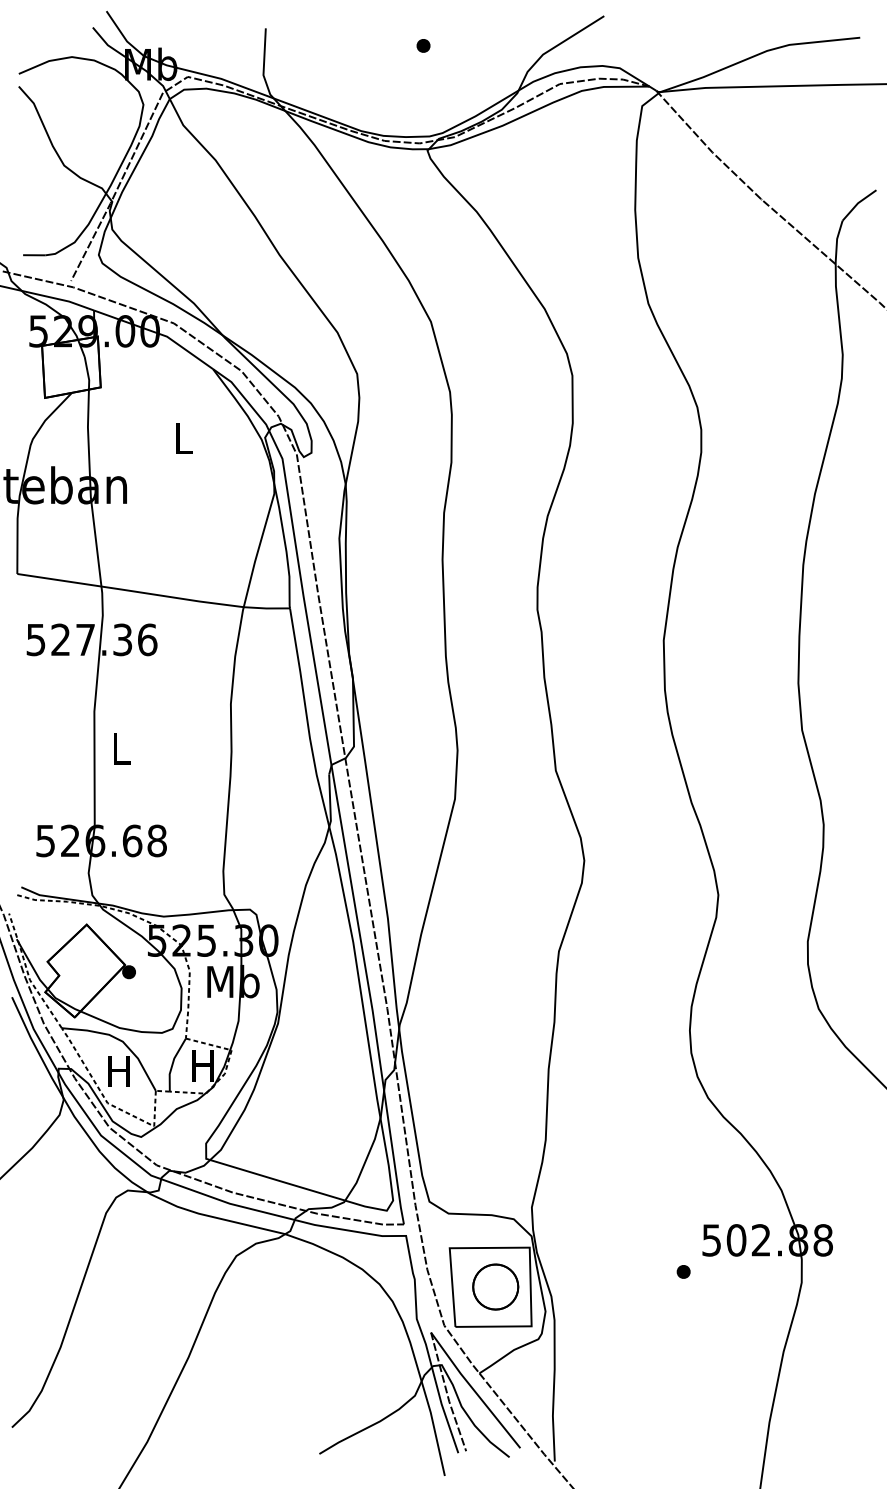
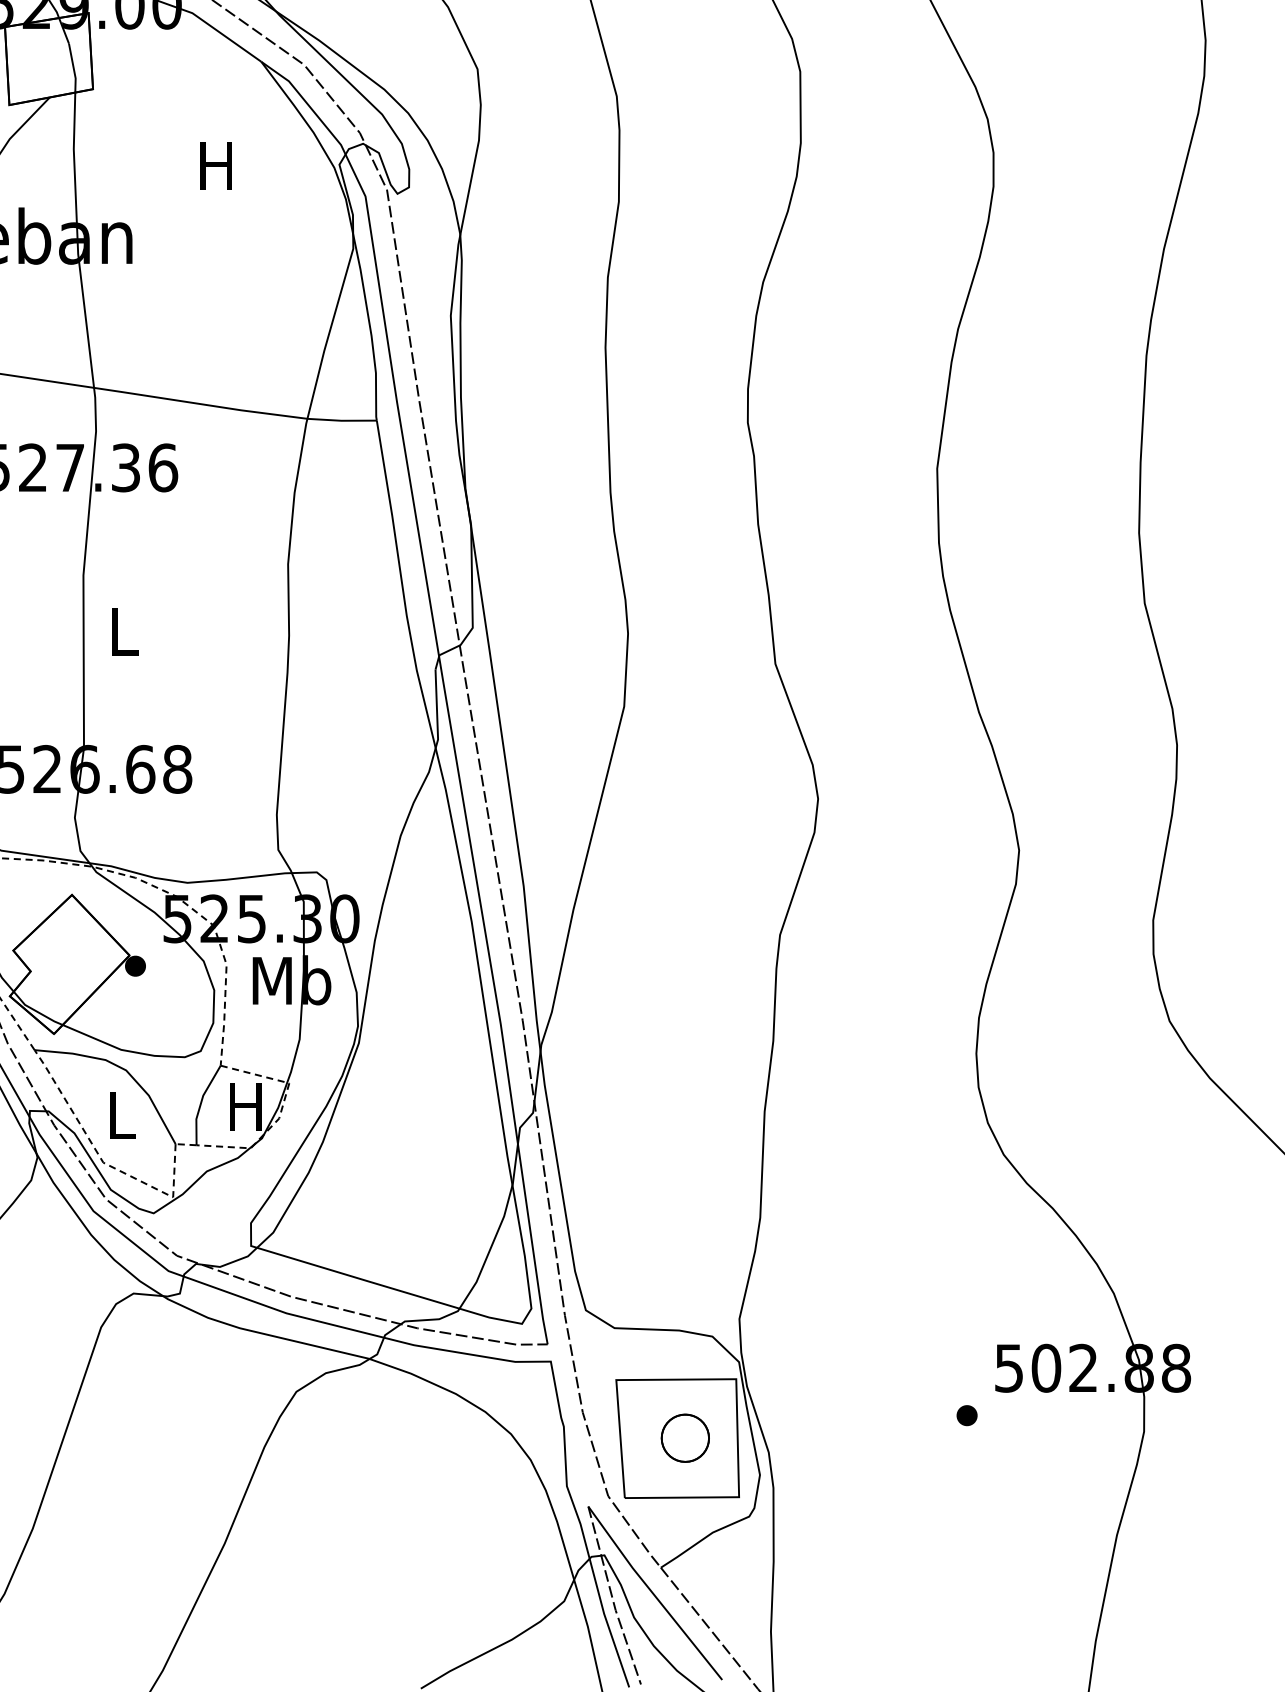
text: (182, 438) -> (215, 165), L -> H
text: (118, 1071) -> (119, 1115), H -> L
part: (495, 1286) -> (684, 1437), size x0.7

